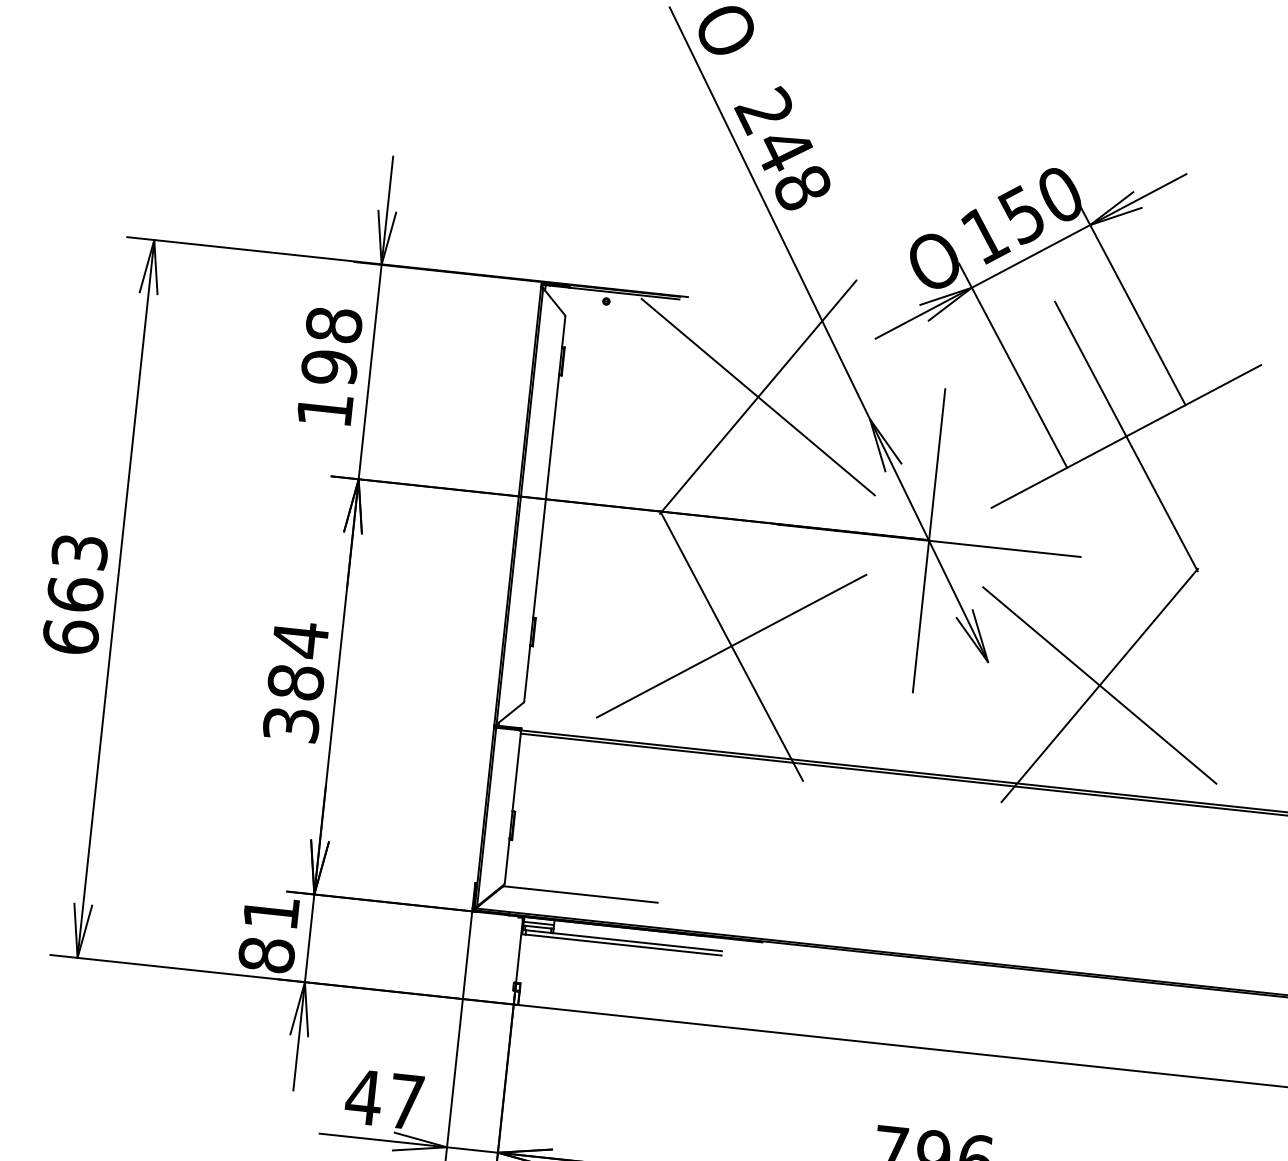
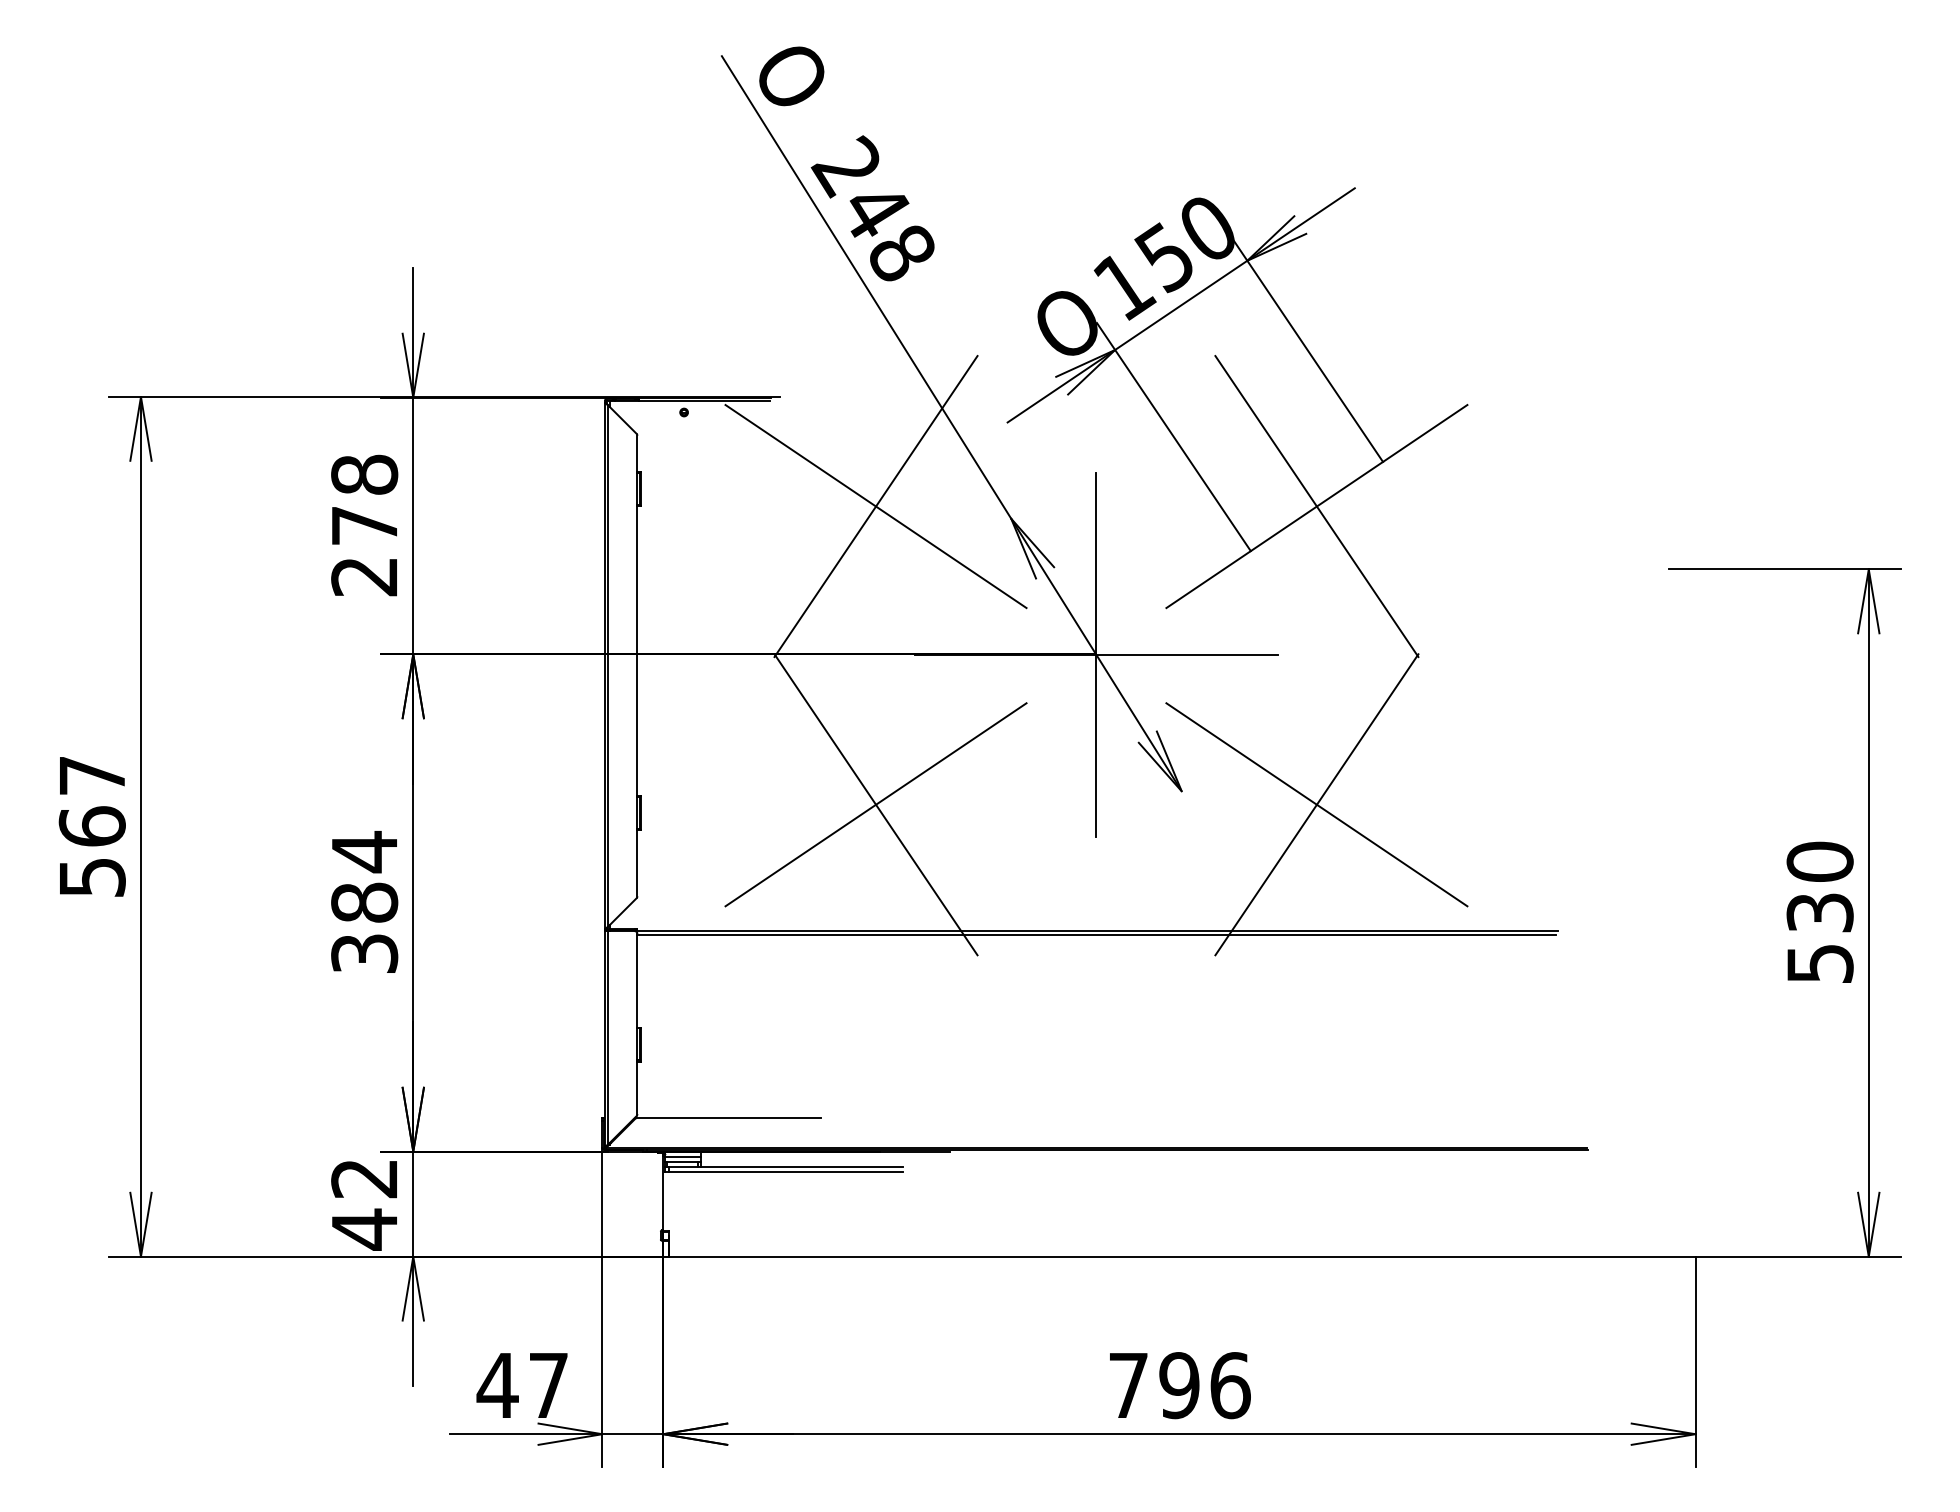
text: (327, 388) -> (364, 550), 198 -> 278
text: (74, 594) -> (91, 826), 663 -> 567
text: (268, 935) -> (364, 1205), 81 -> 42

